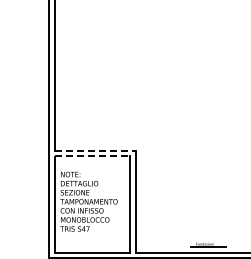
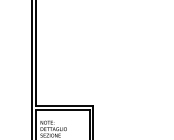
line: (95, 150) -> (65, 105), dashed -> solid
line: (92, 156) -> (62, 109), dashed -> solid

